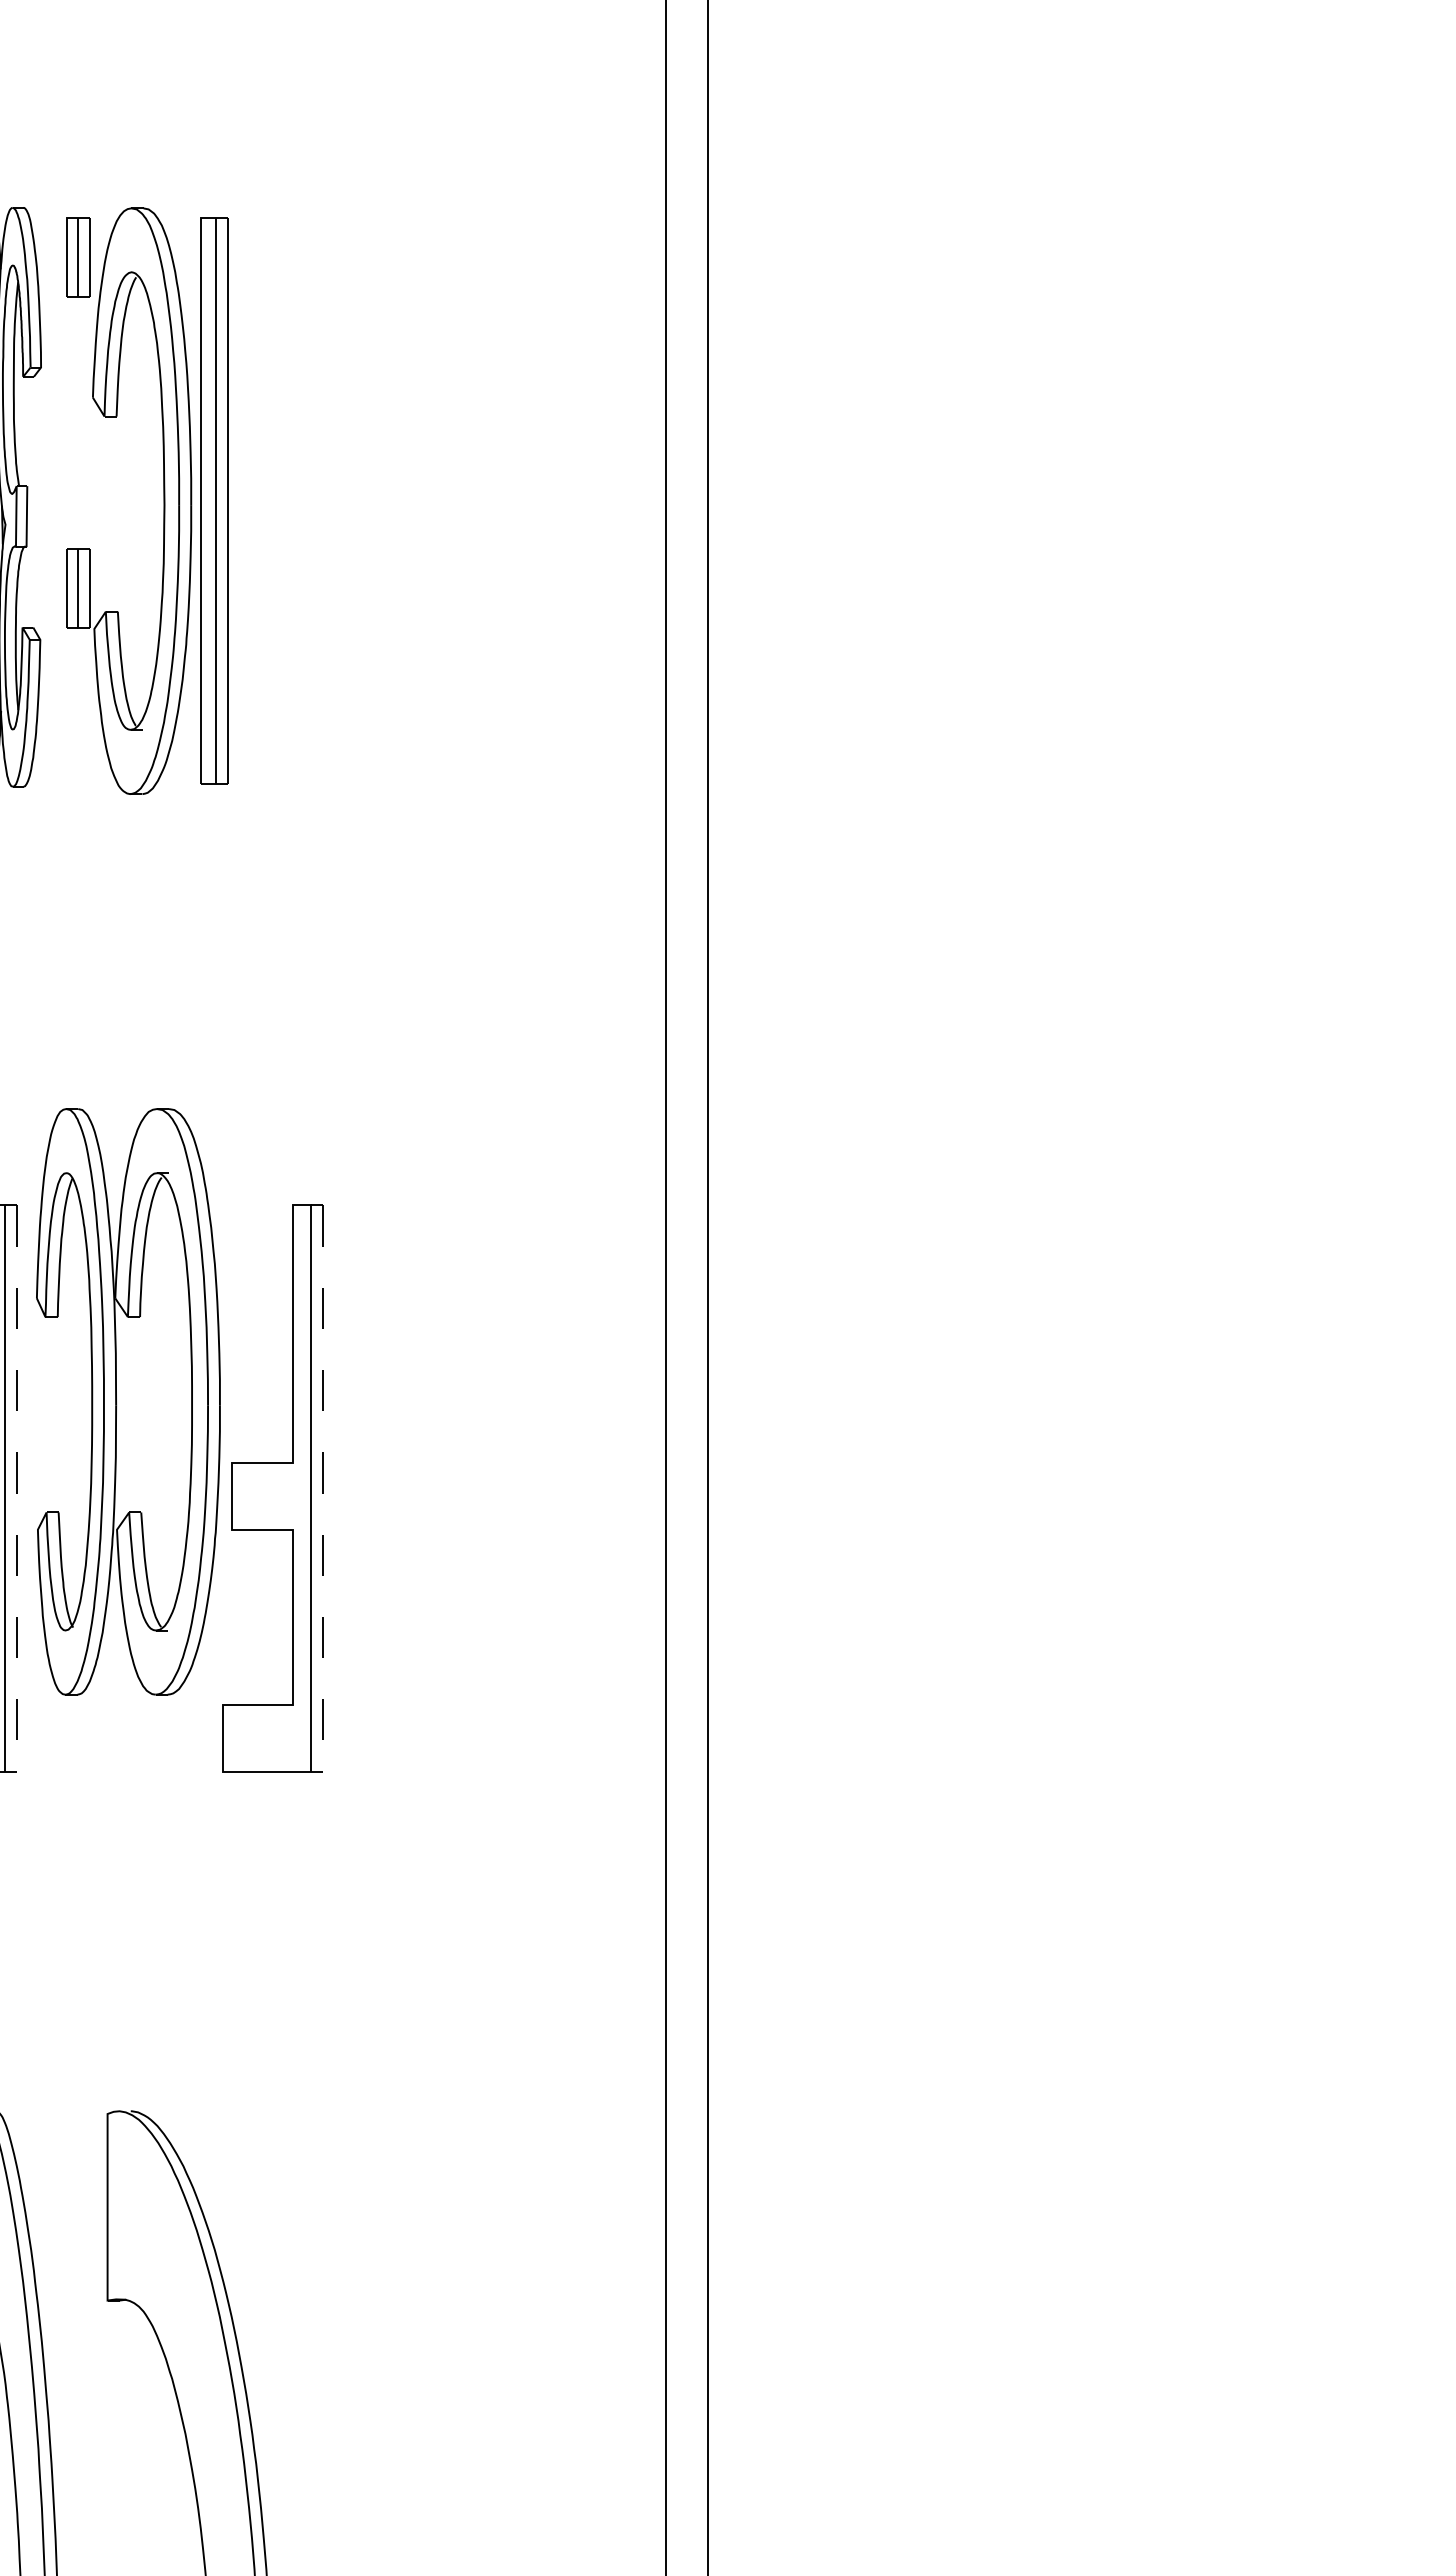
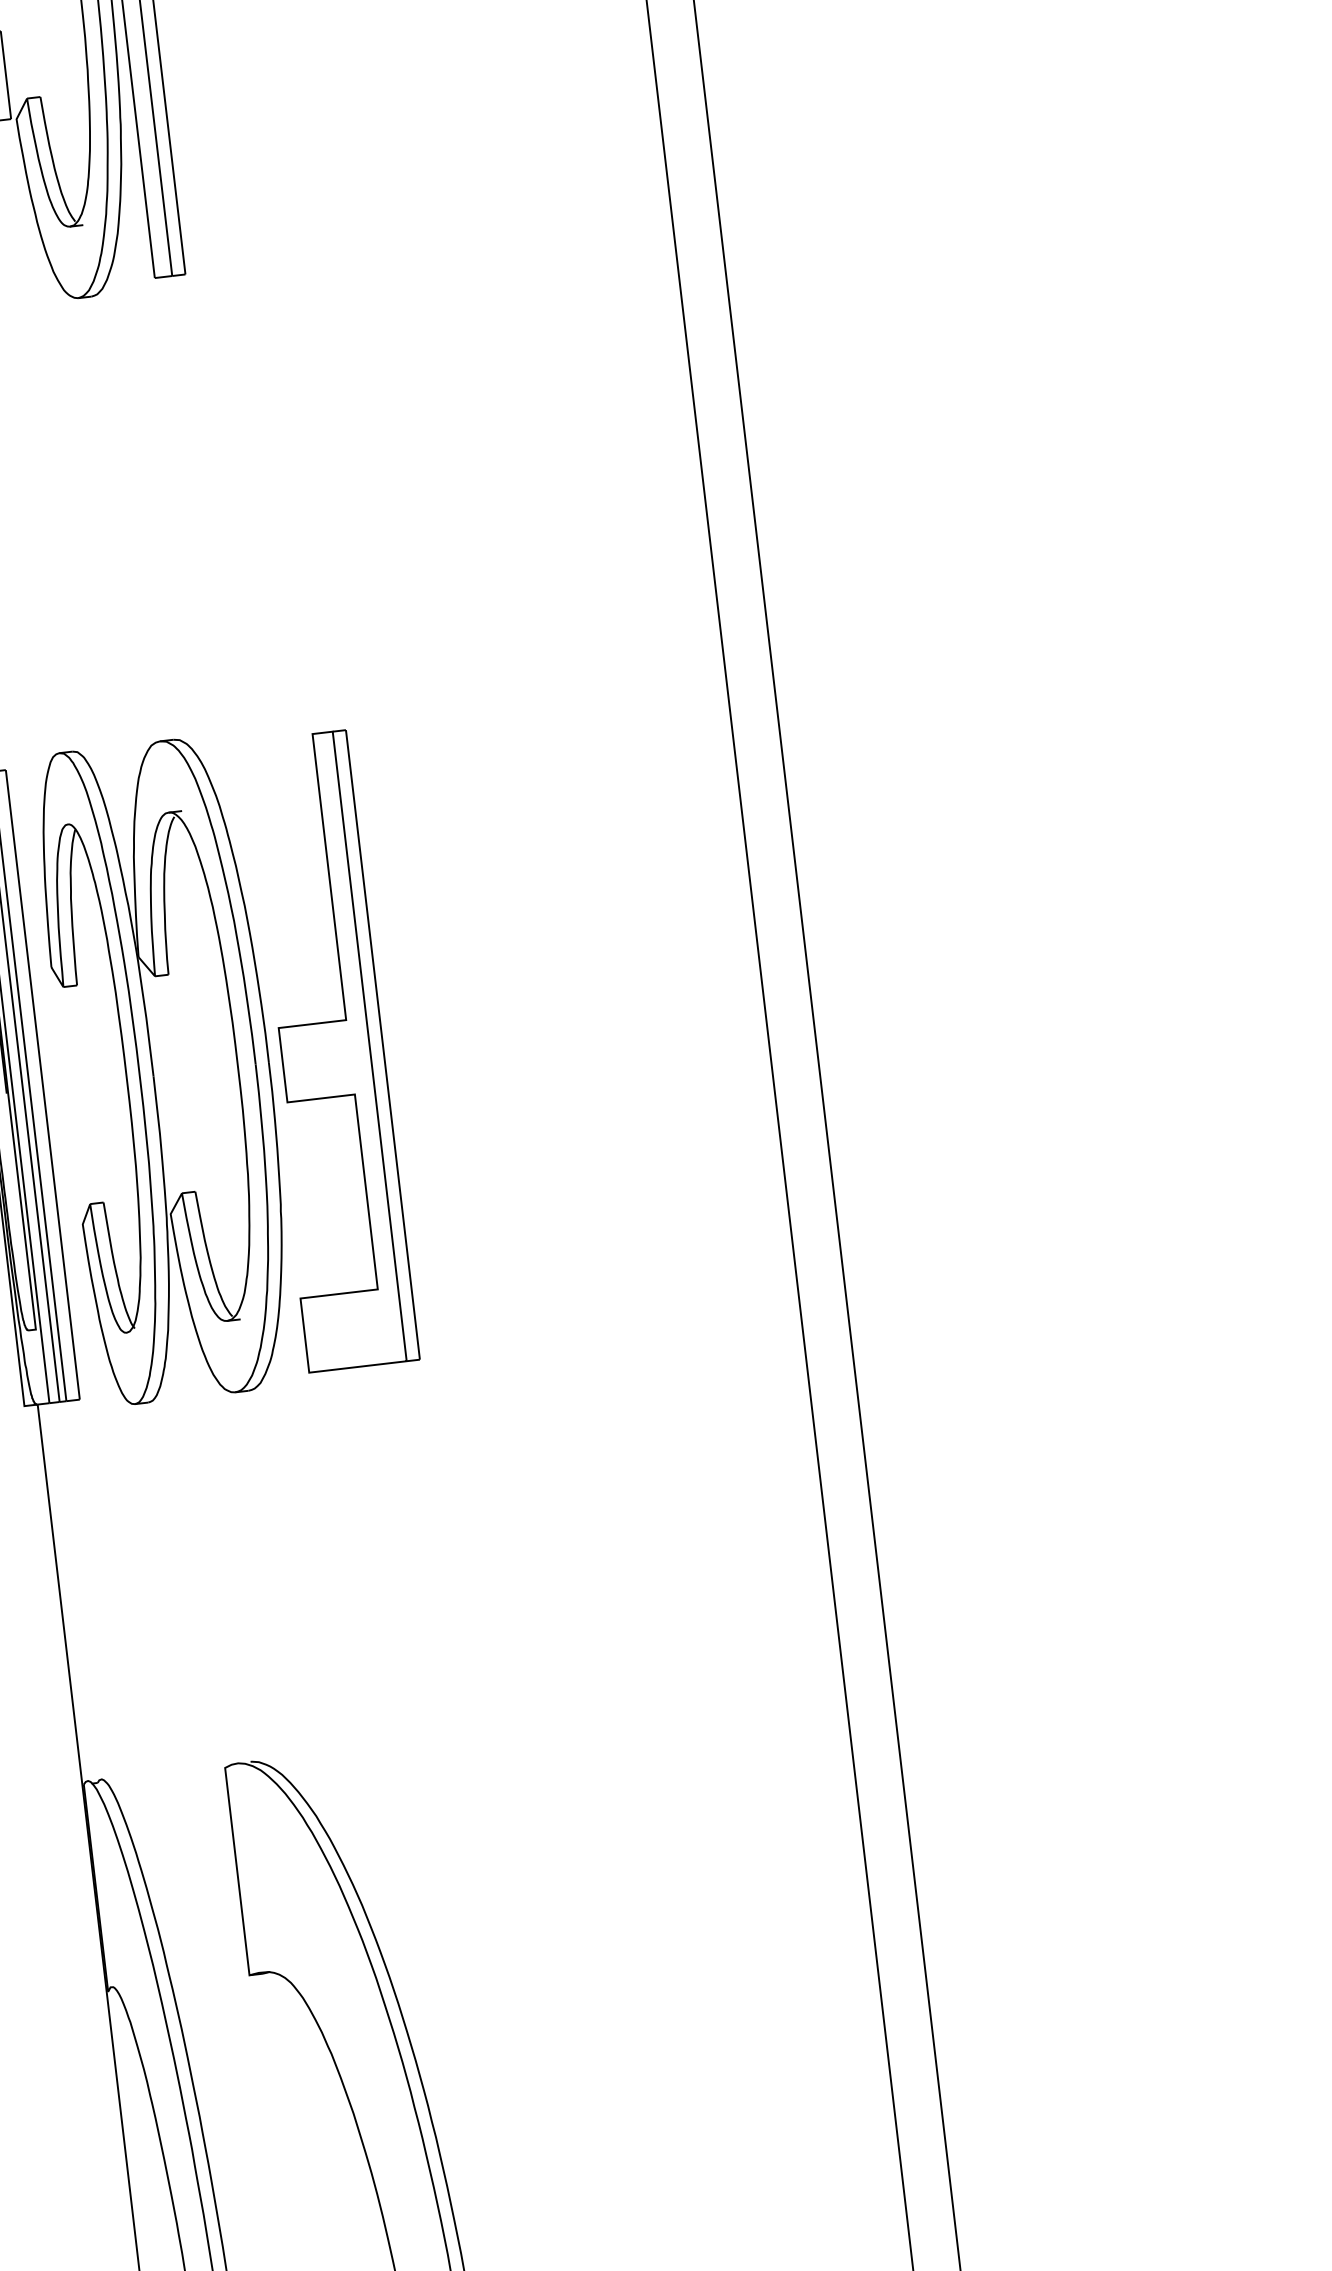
part: (116, 1401) -> (153, 1071), moved
line: (17, 1489) -> (43, 1085), dashed -> solid
line: (323, 1489) -> (383, 1045), dashed -> solid

